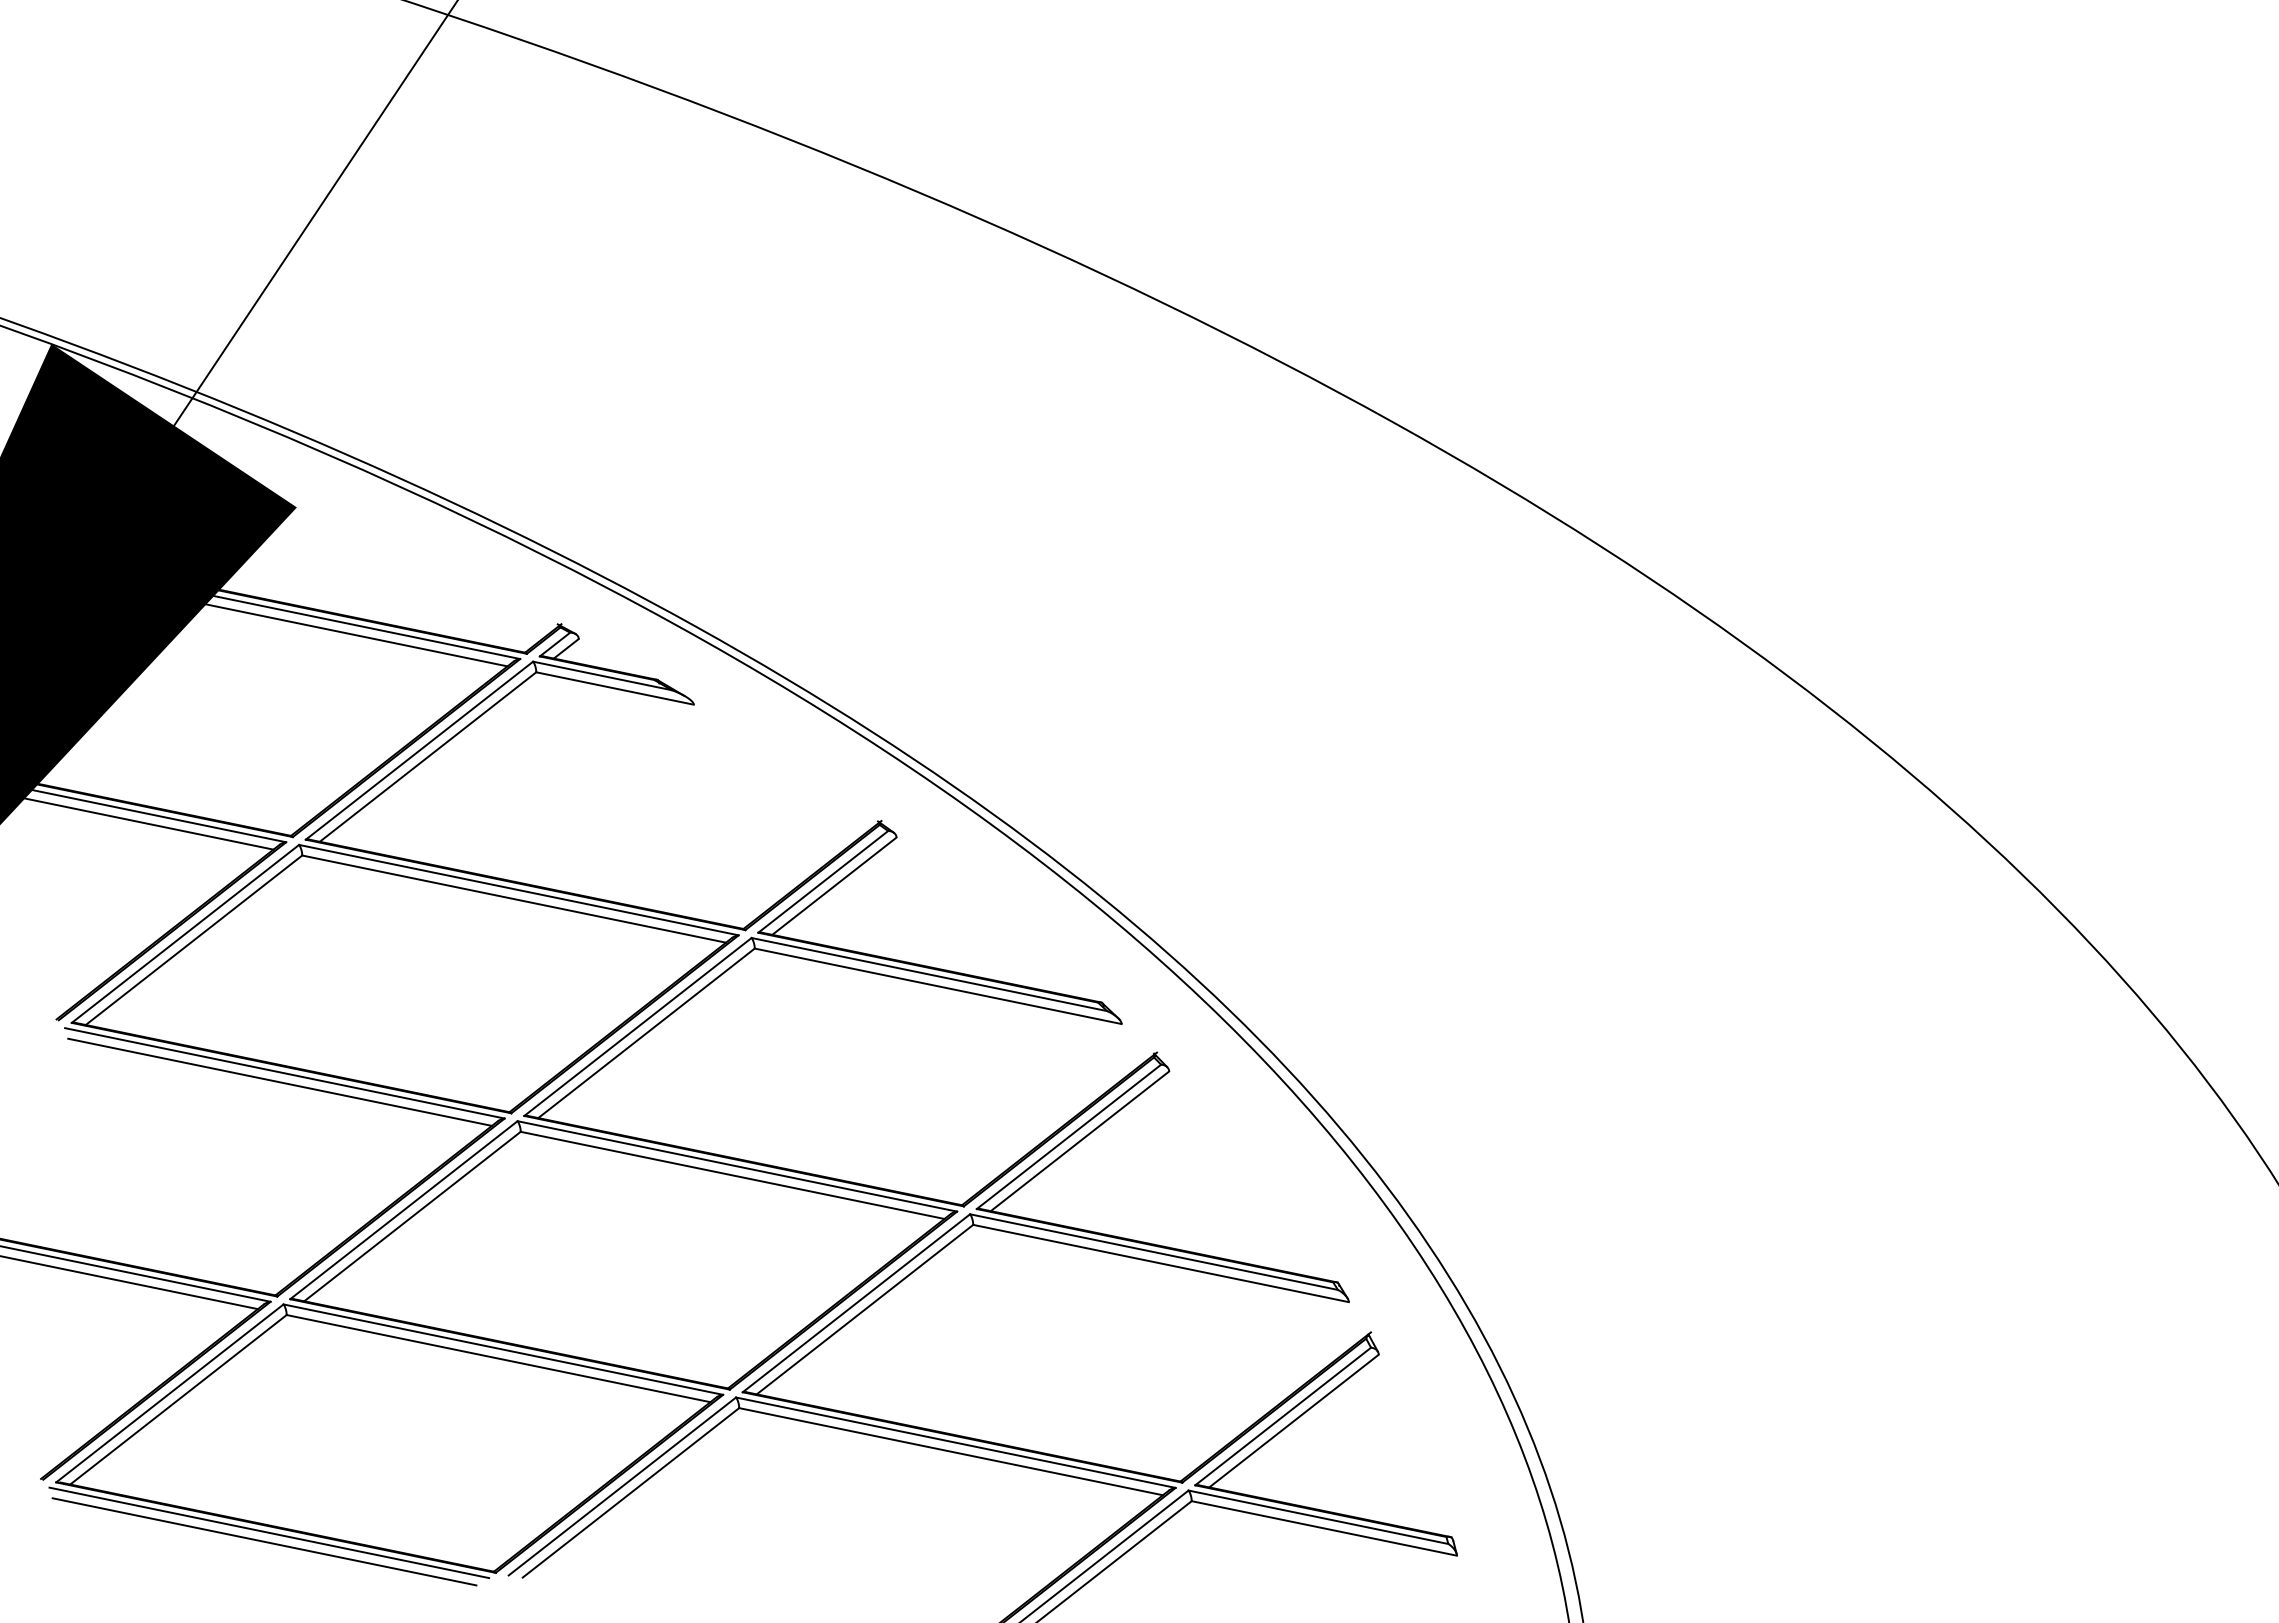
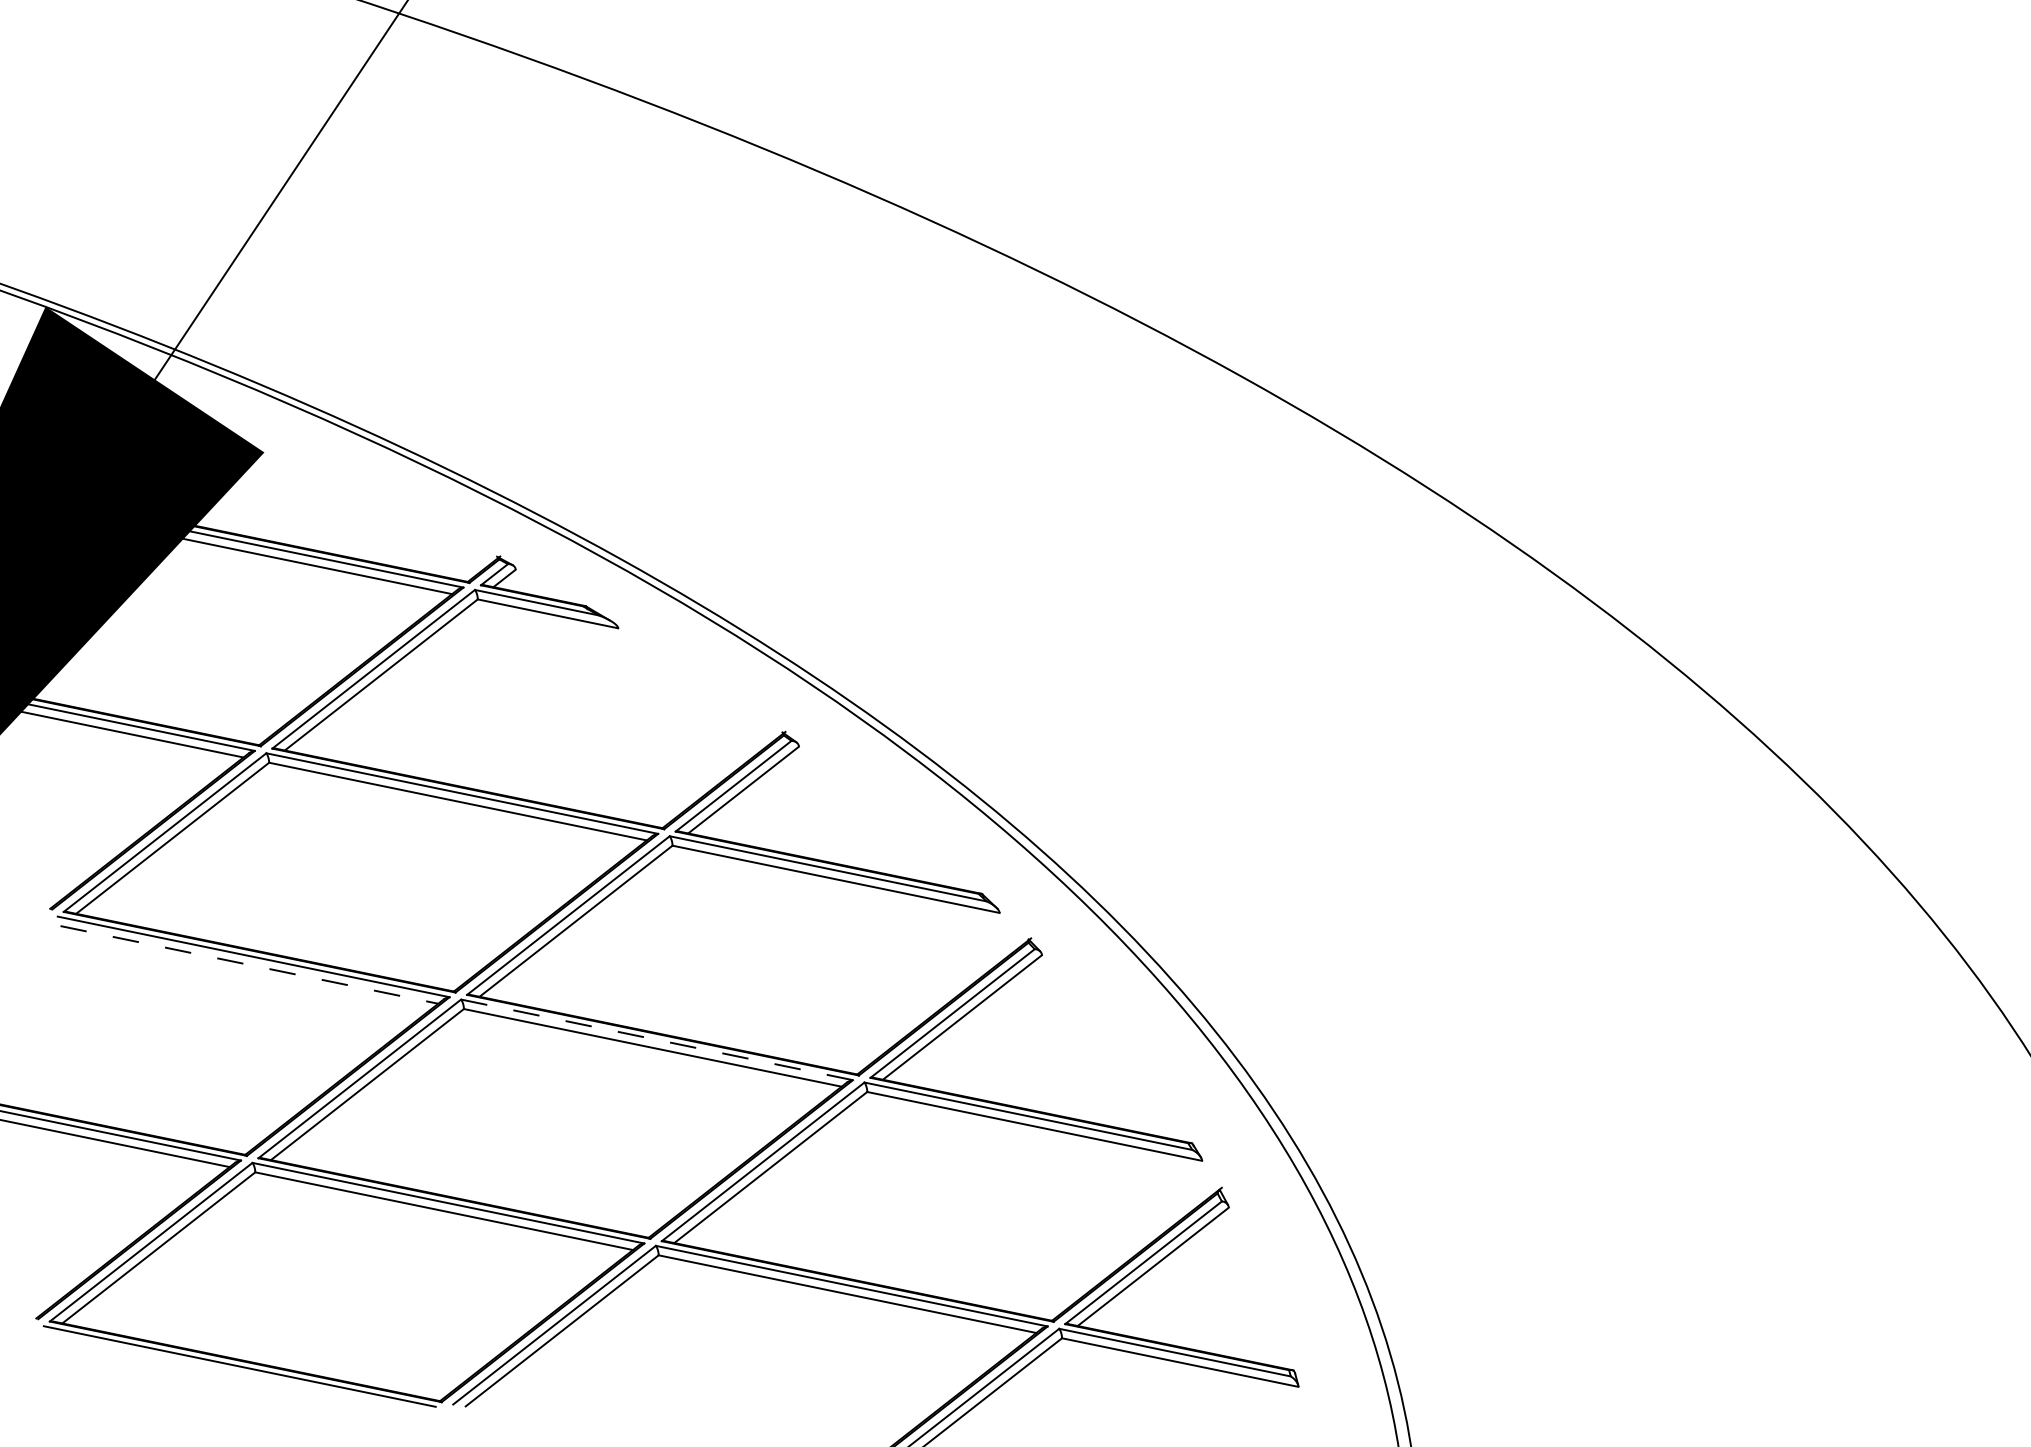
line: (280, 1082) -> (249, 965), solid -> dashed
line: (737, 1166) -> (657, 1039), solid -> dashed
line: (264, 1541) -> (235, 1374), removed

